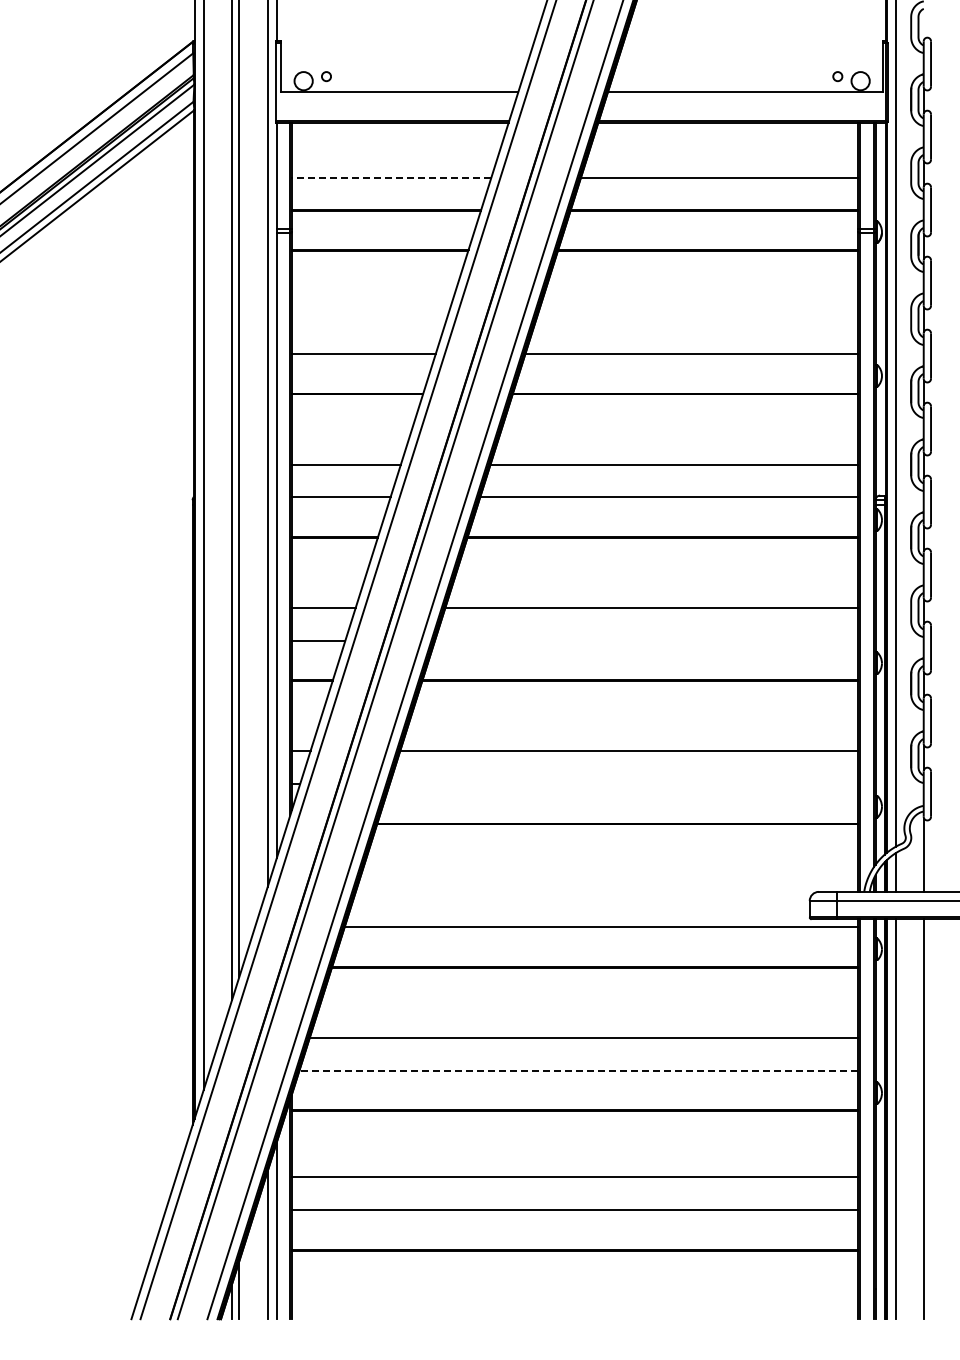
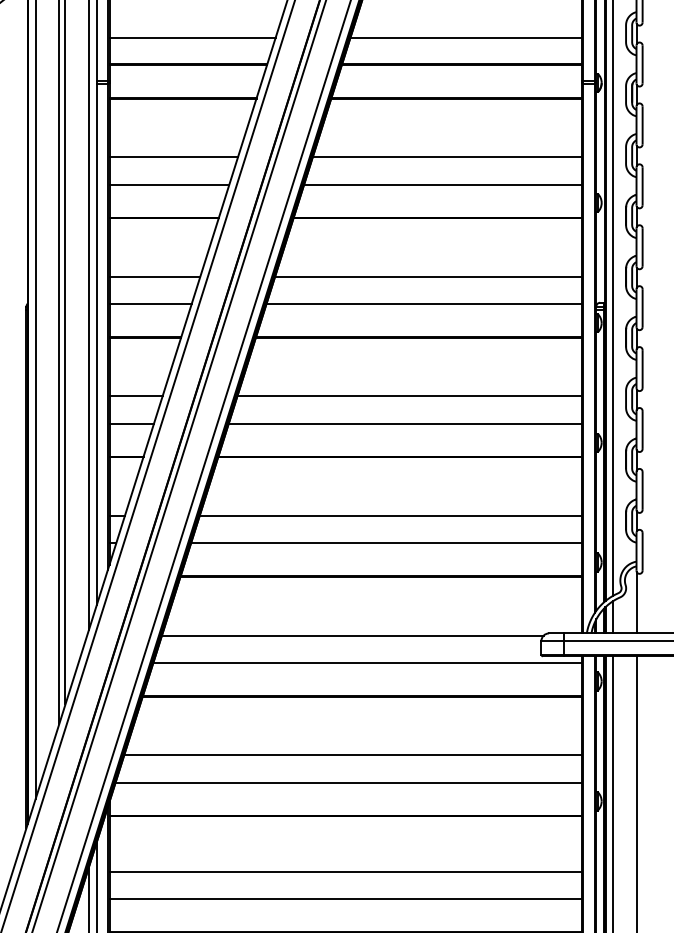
line: (391, 177) -> (192, 37), dashed -> solid
line: (369, 321) -> (174, 157), added
line: (696, 321) -> (446, 157), added
line: (646, 640) -> (405, 423), added
line: (623, 783) -> (386, 542), added
line: (583, 894) -> (352, 635), added
line: (578, 1070) -> (348, 782), dashed -> solid

